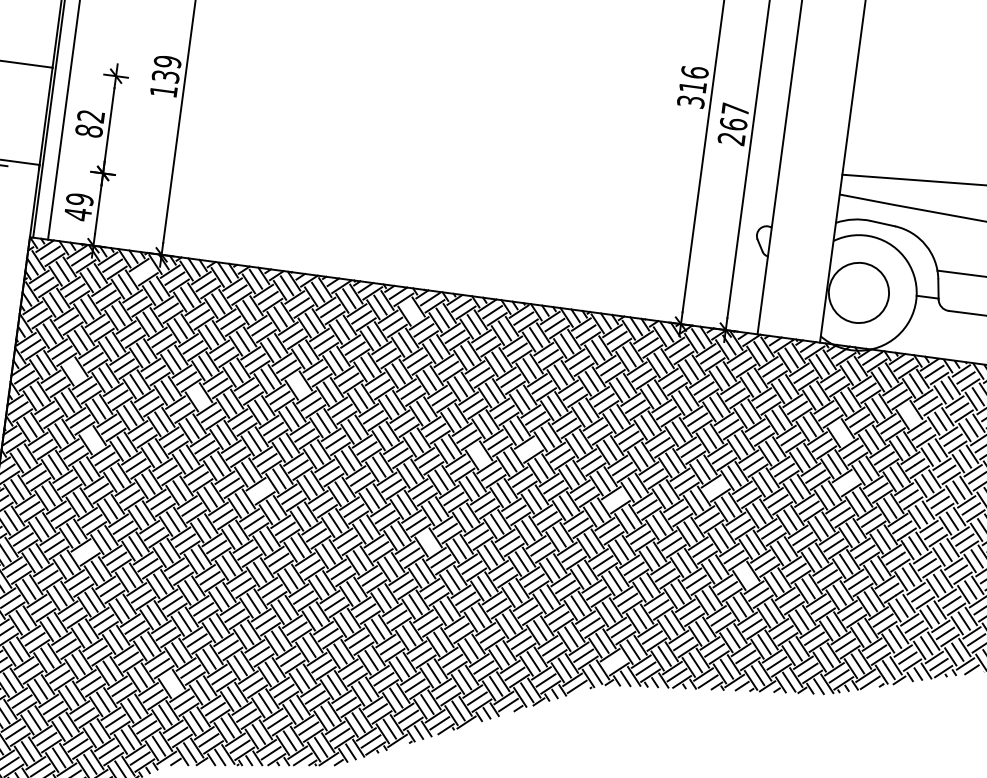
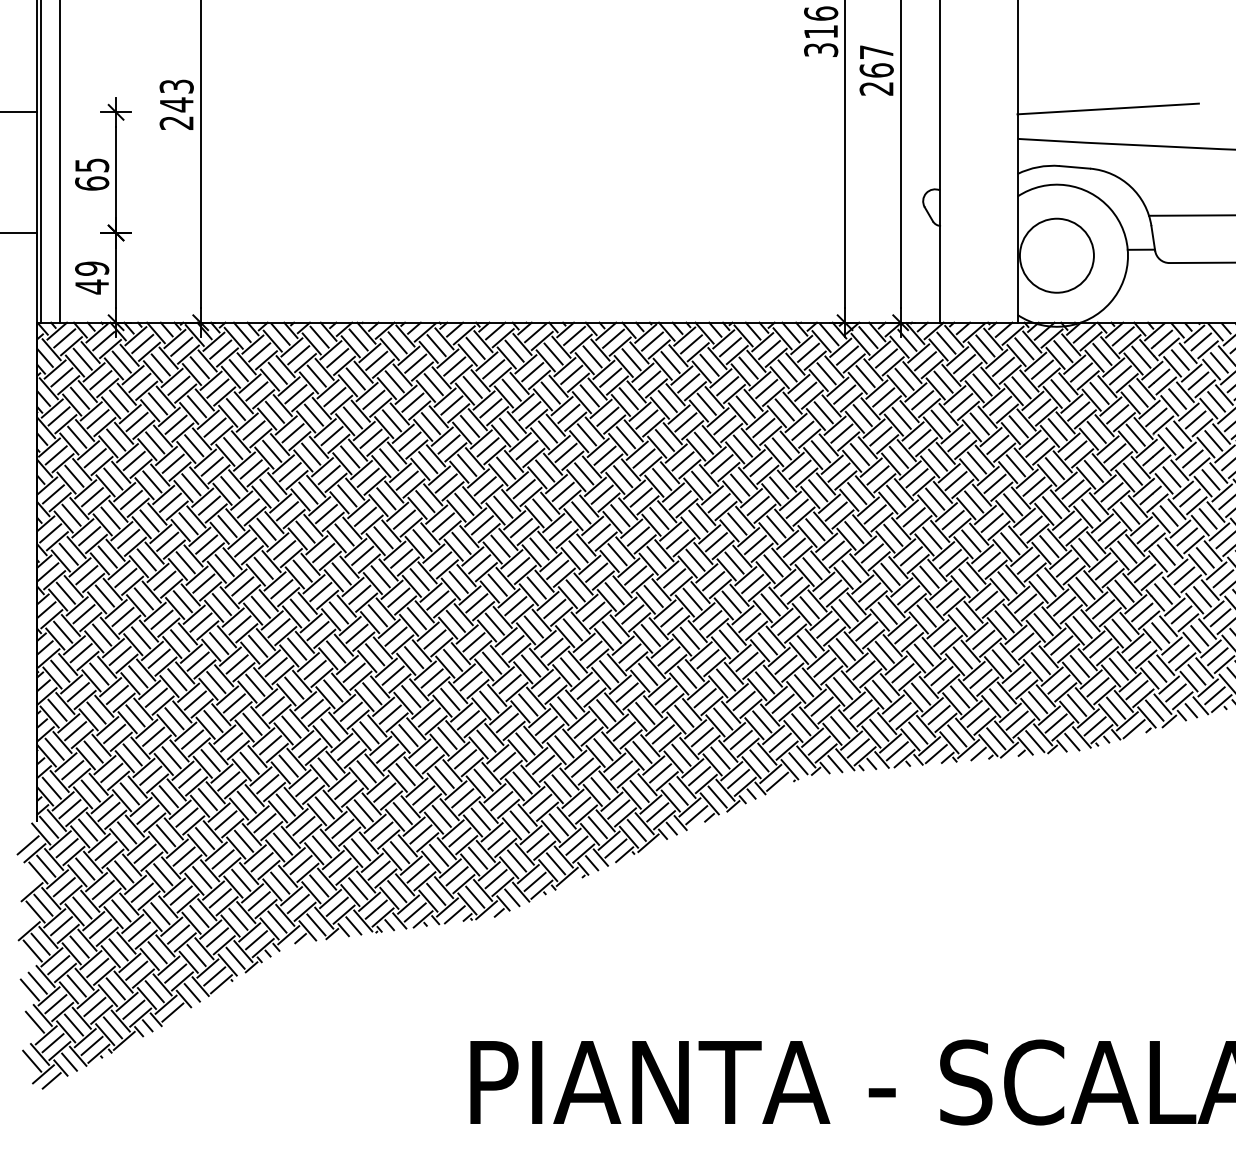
text: (165, 76) -> (176, 104), 139 -> 243
text: (90, 123) -> (92, 174), 82 -> 65
line: (143, 271) -> (181, 346), added
line: (411, 310) -> (514, 350), added
line: (74, 371) -> (113, 478), added
line: (299, 385) -> (389, 459), added
line: (199, 396) -> (269, 489), added
line: (909, 414) -> (1138, 395), added
line: (840, 433) -> (1057, 429), added
line: (92, 439) -> (146, 559), added
line: (528, 449) -> (679, 500), added
line: (479, 455) -> (620, 515), added
line: (846, 483) -> (1072, 489), added
line: (715, 488) -> (913, 517), added
line: (260, 490) -> (359, 594), added
line: (615, 499) -> (793, 547), added
line: (428, 542) -> (572, 629), added
line: (84, 552) -> (155, 697), added
line: (746, 575) -> (965, 618), added
line: (614, 662) -> (818, 745), added
line: (172, 683) -> (283, 843), added

